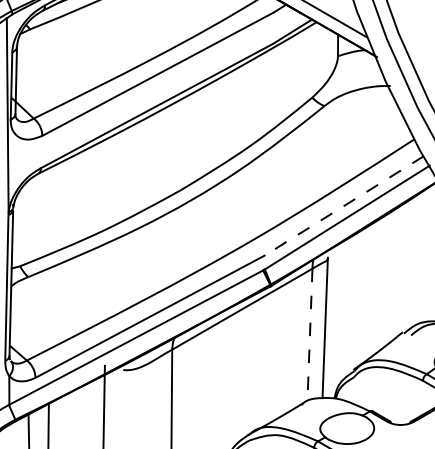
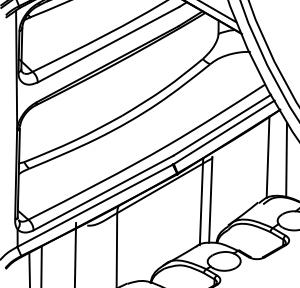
line: (342, 206) -> (221, 125), dashed -> solid
line: (418, 257) -> (267, 156), added
line: (310, 335) -> (201, 204), dashed -> solid

